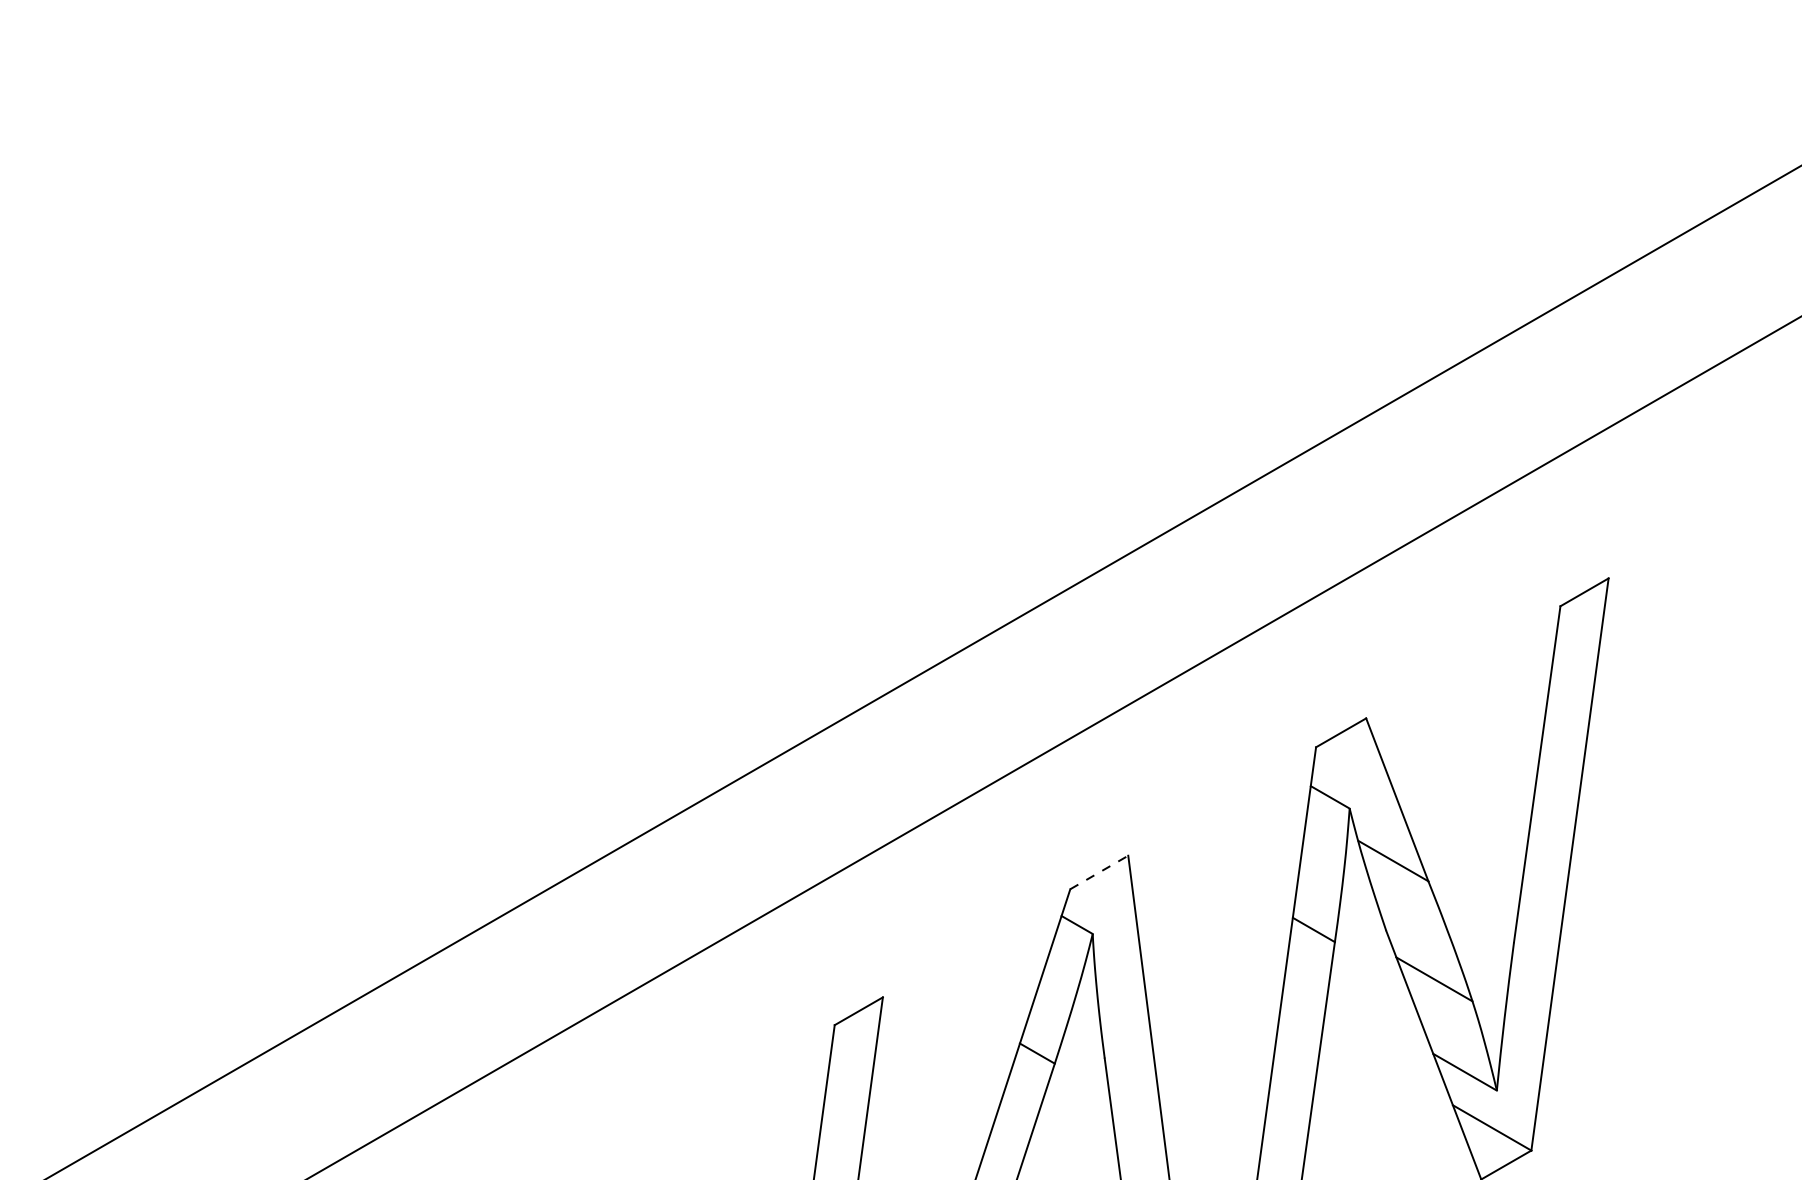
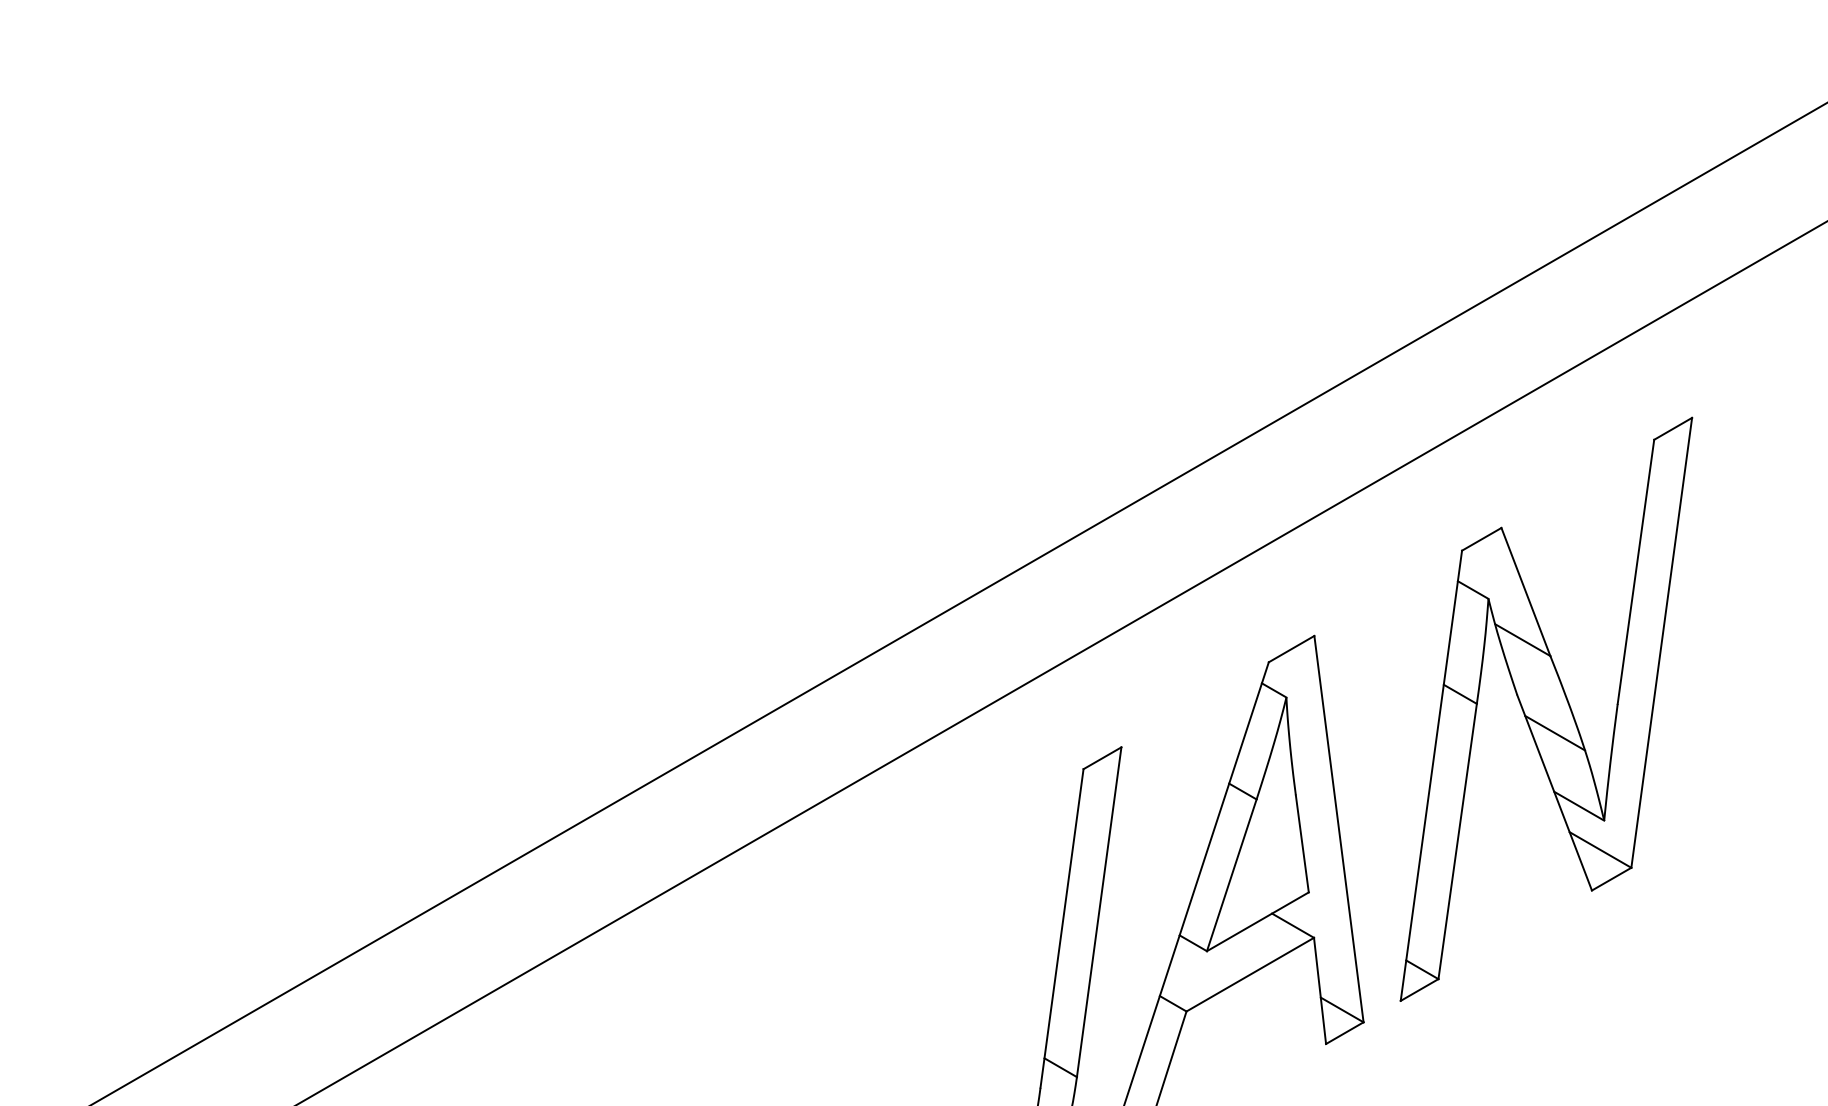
line: (1100, 871) -> (1292, 648), dashed -> solid

